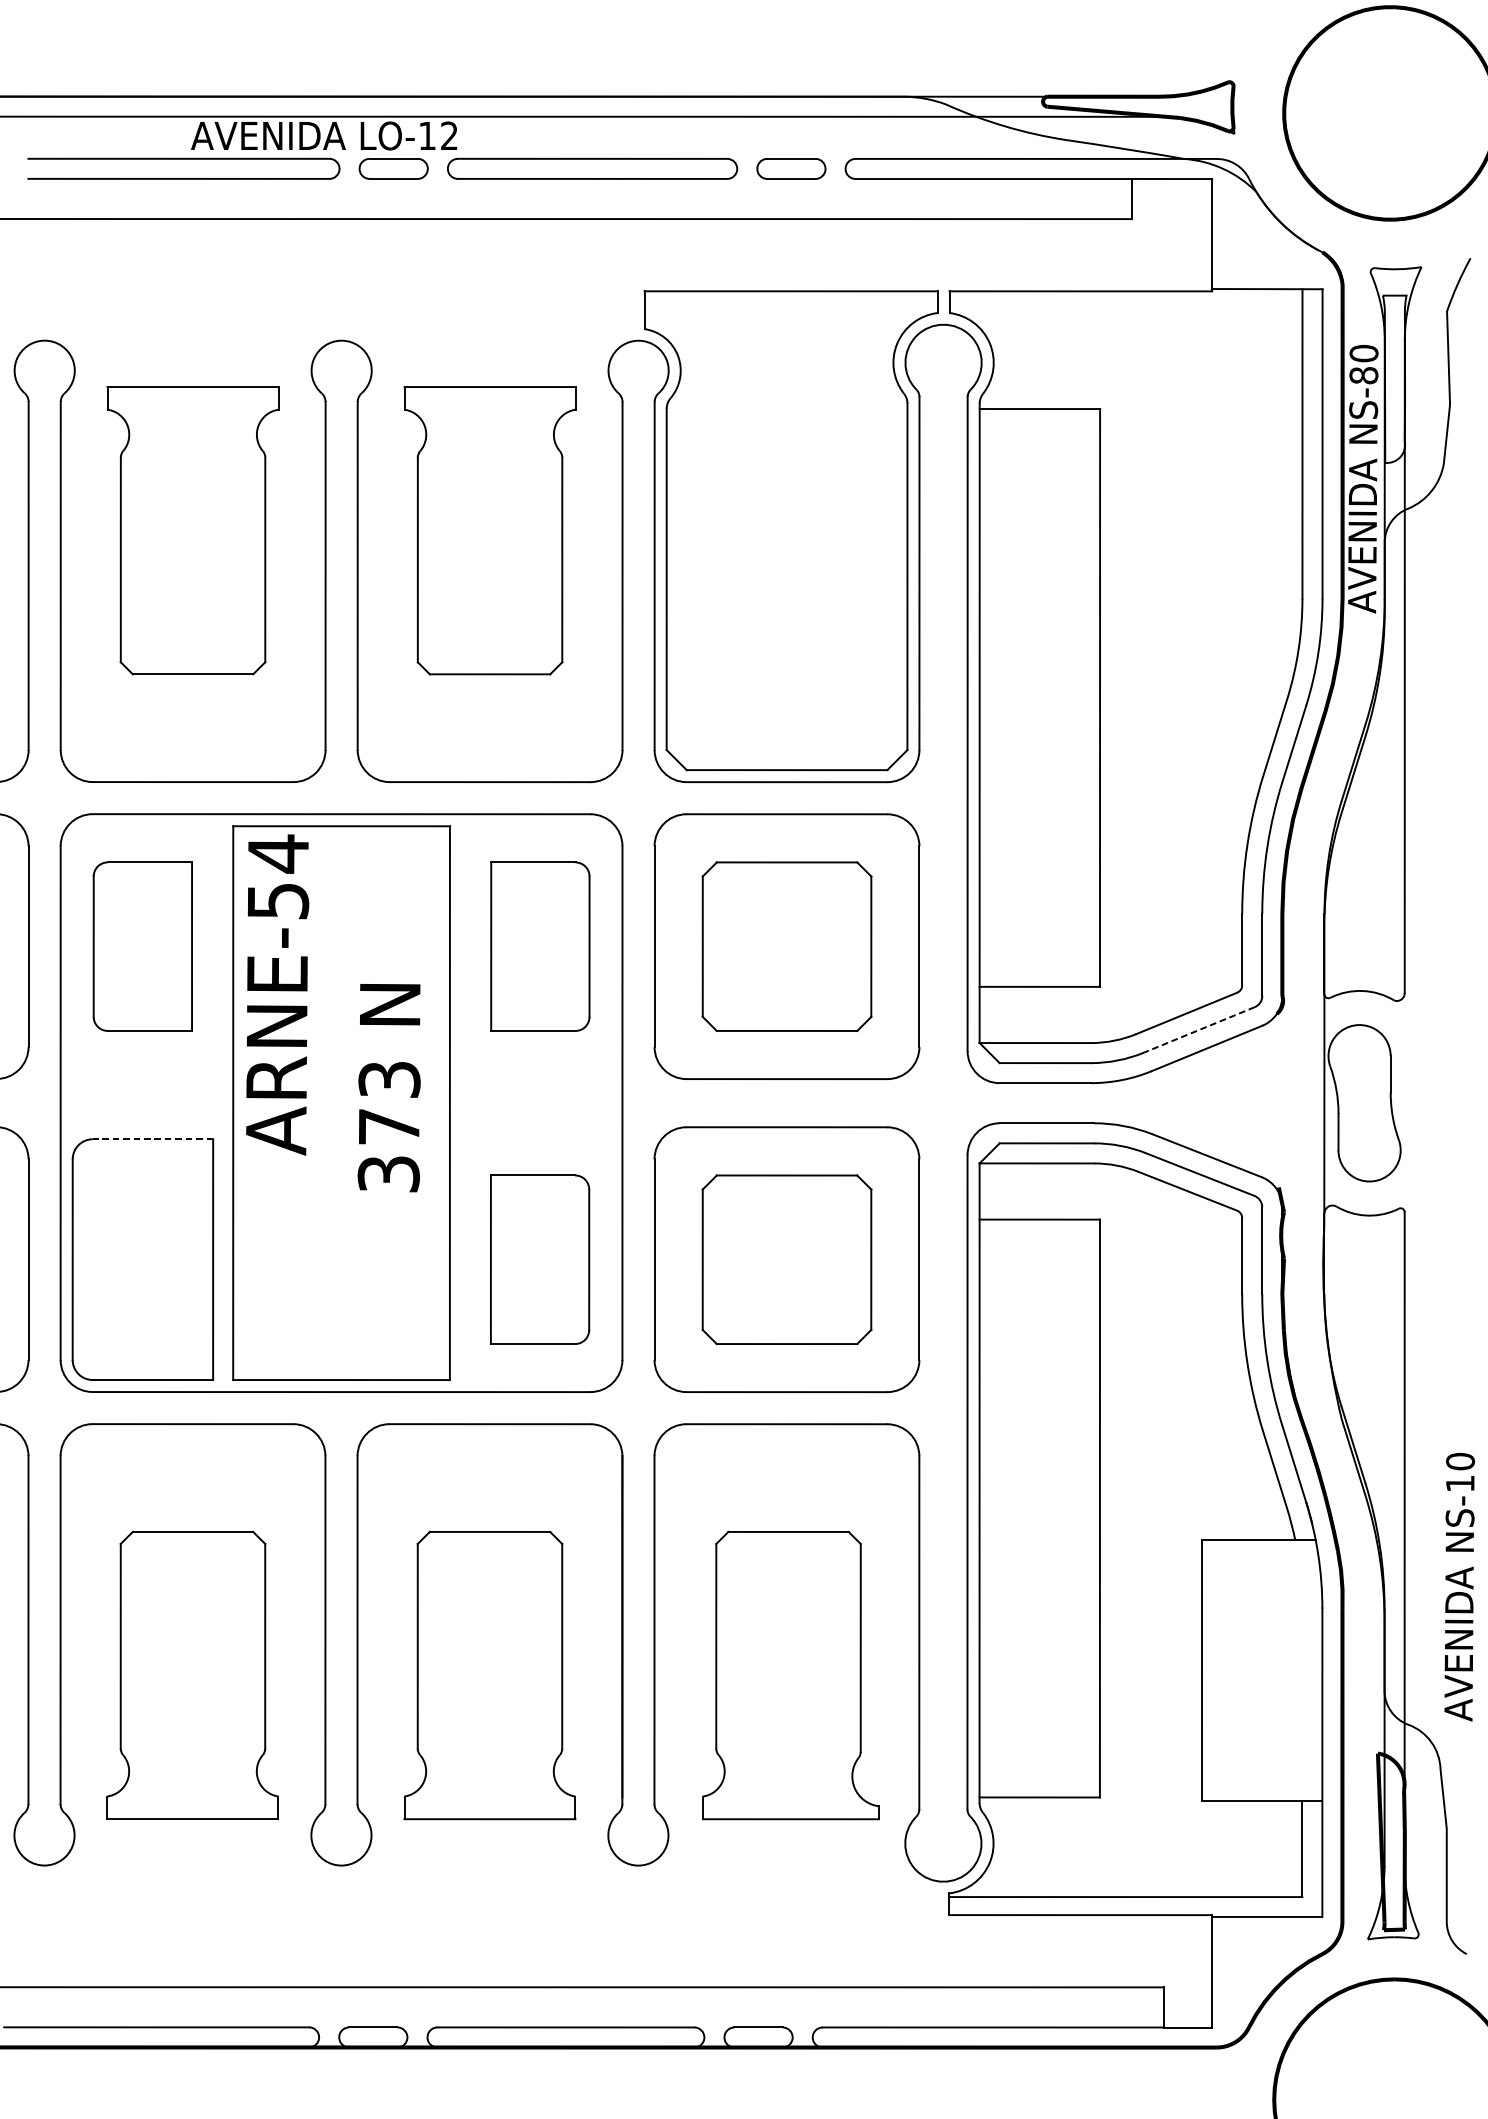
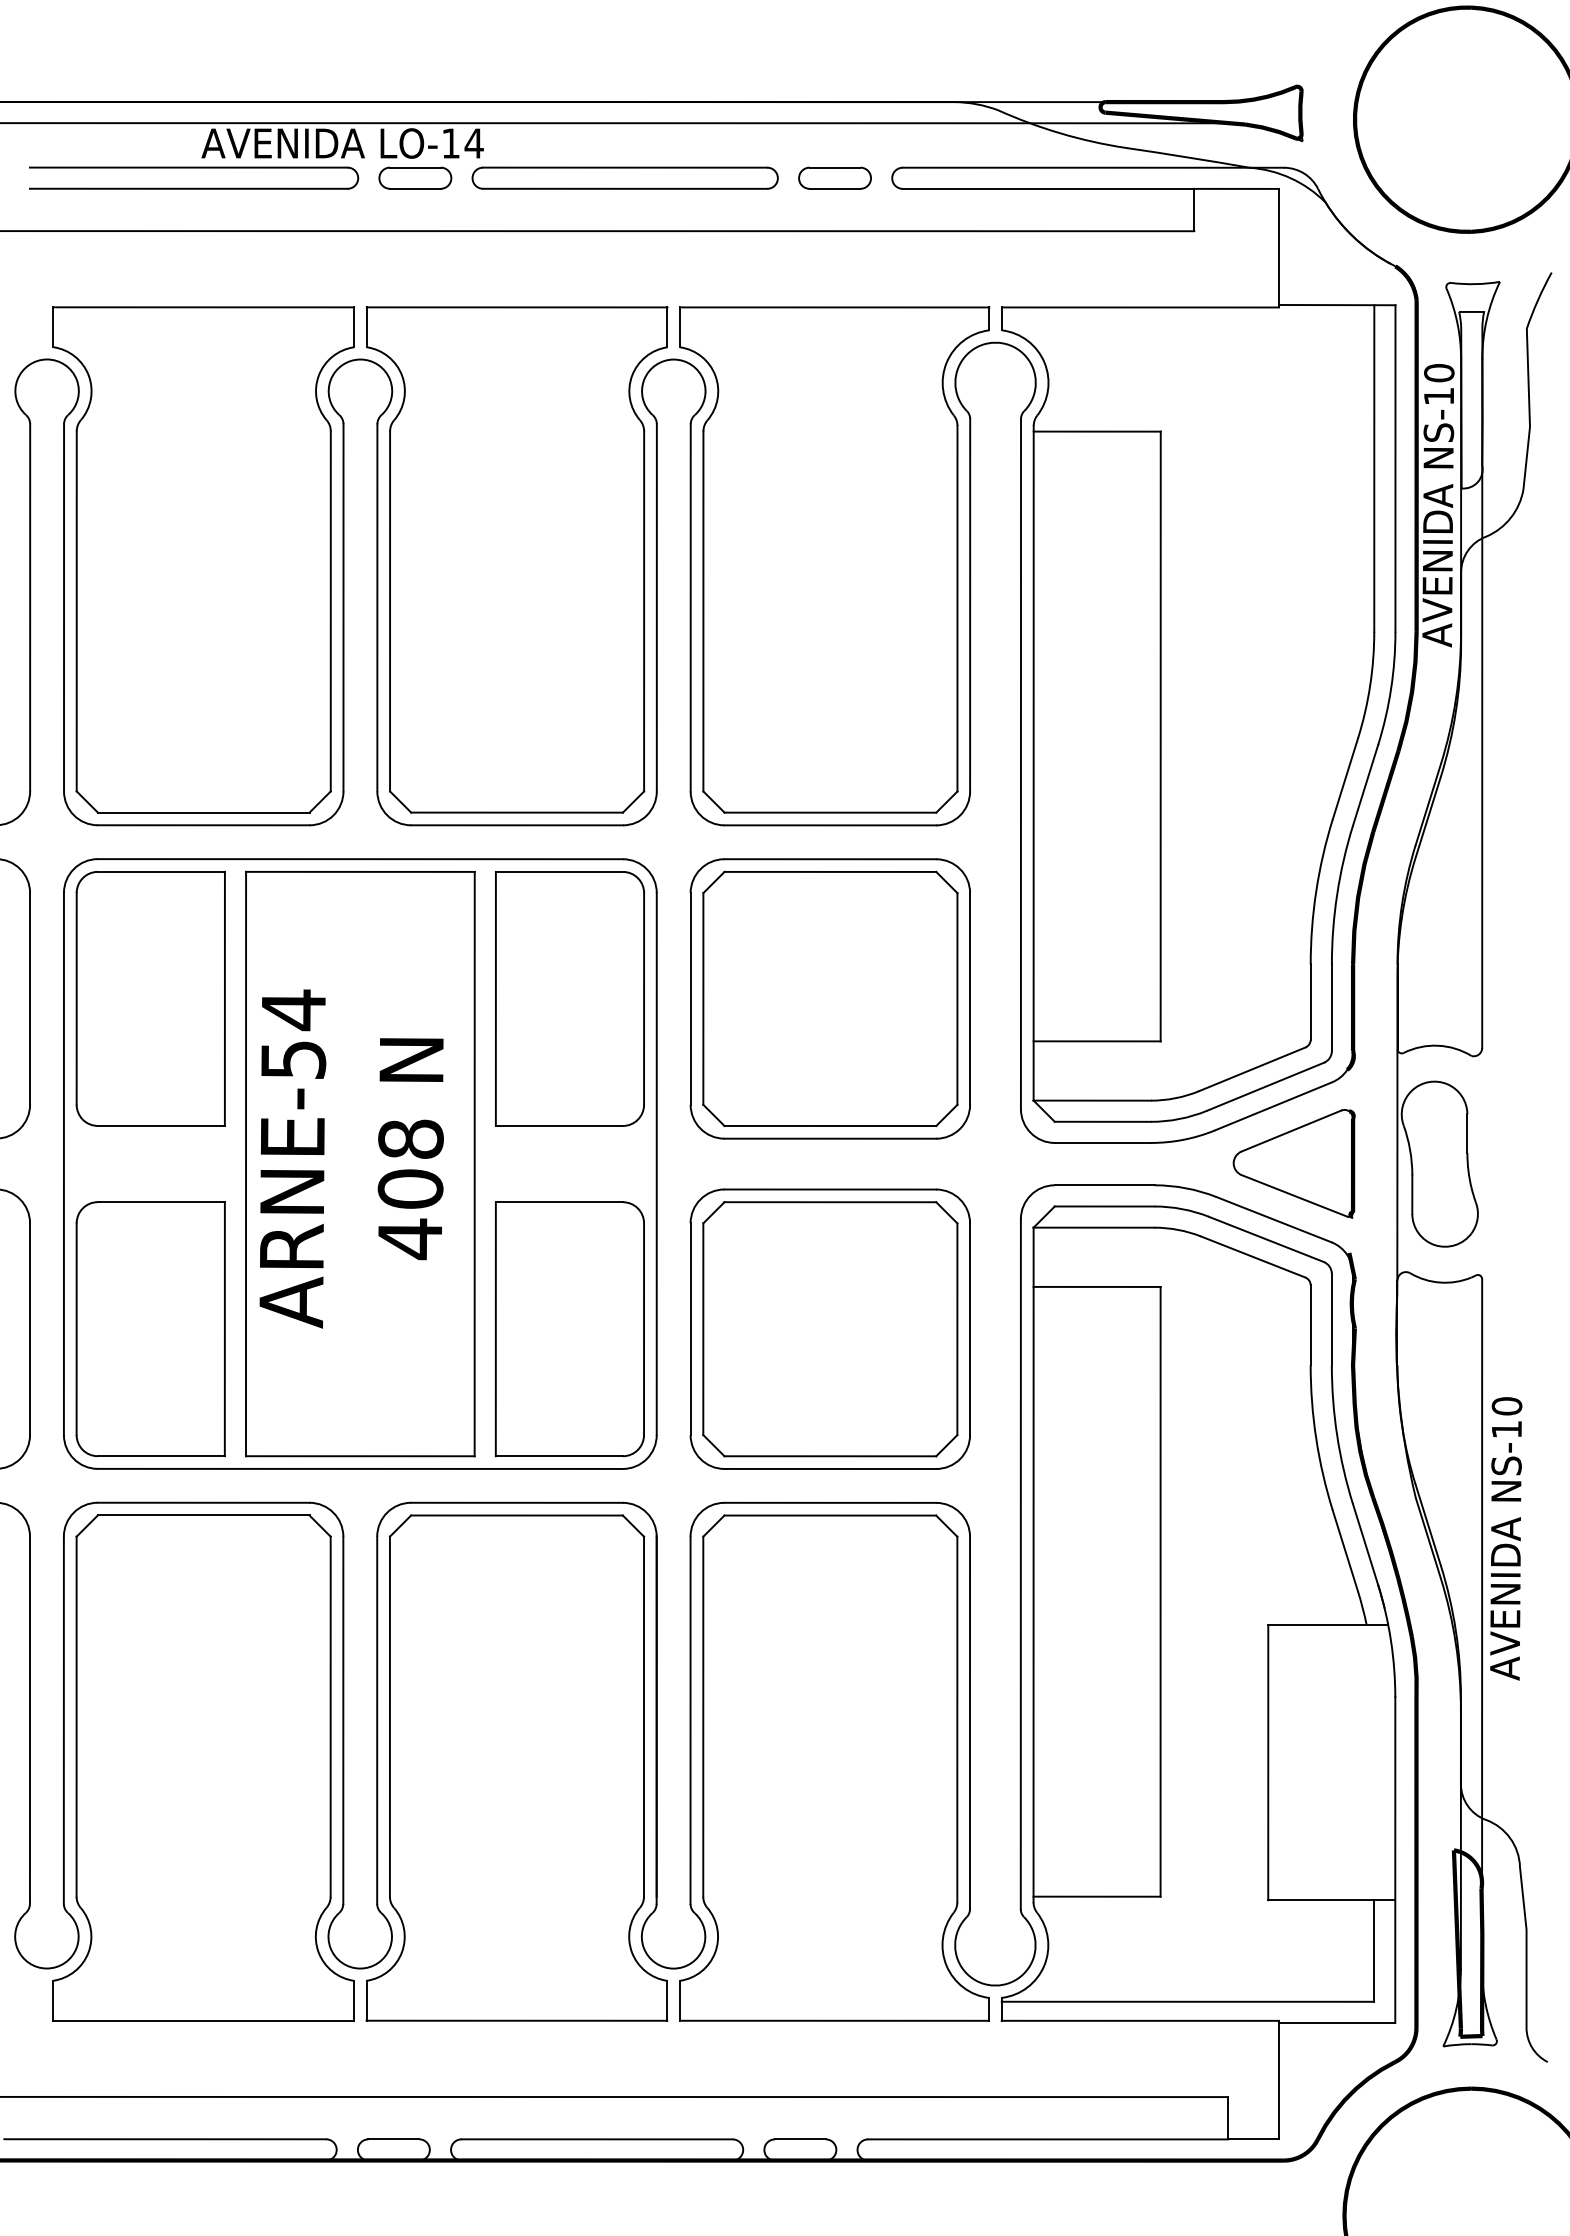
text: (448, 135) -> (473, 143), LO-12 -> LO-14
text: (1363, 375) -> (1438, 396), NS-80 -> NS-10
part: (192, 530) -> (203, 559), size x1.67
part: (489, 530) -> (516, 559), size x1.67
part: (142, 946) -> (150, 998), size x1.43
part: (540, 946) -> (570, 998), size x1.43
part: (787, 946) -> (830, 998), size x1.43
text: (277, 994) -> (292, 1158), moved
line: (1199, 1029) -> (1265, 1086), dashed -> solid
part: (1225, 1102) -> (1293, 1163), added
text: (389, 1127) -> (410, 1189), 373 -> 408
line: (153, 1139) -> (161, 1202), dashed -> solid
part: (539, 1259) -> (569, 1329), size x1.43
part: (787, 1259) -> (830, 1329), size x1.43
text: (1459, 1586) -> (1506, 1538), moved
part: (192, 1675) -> (203, 1767), size x1.67
part: (489, 1675) -> (516, 1767), size x1.67
part: (790, 1675) -> (834, 1767), size x1.67

